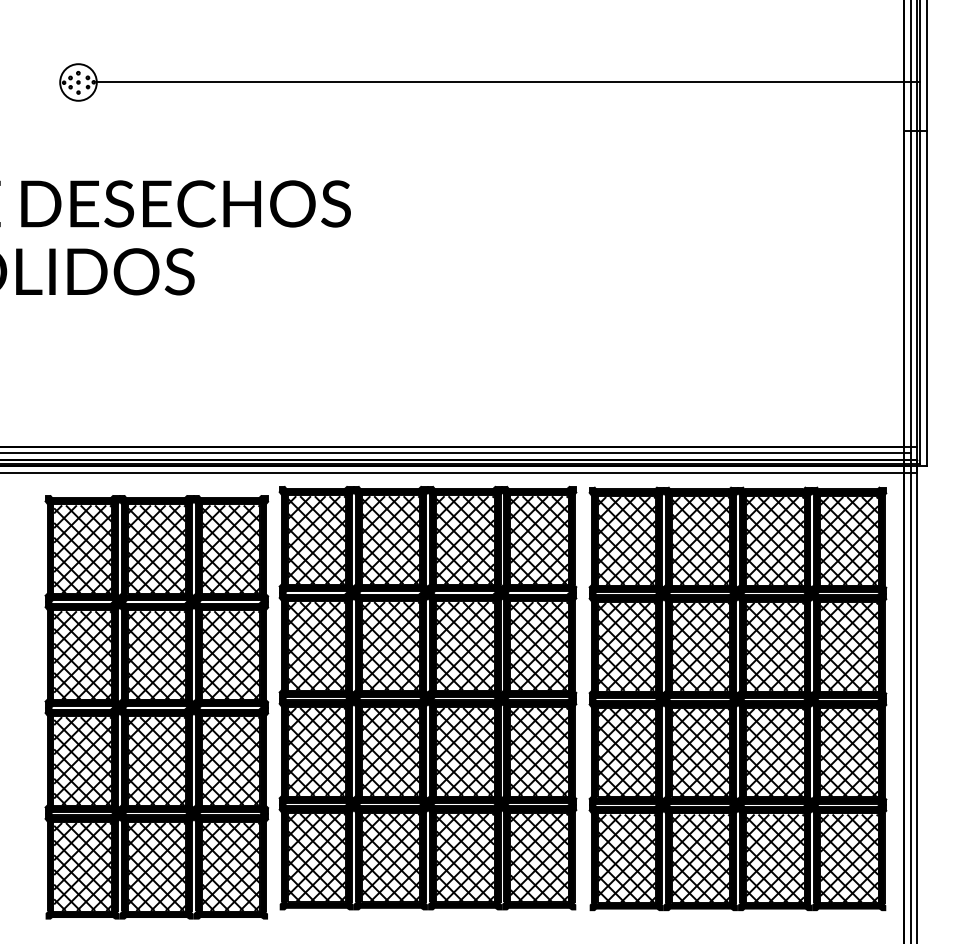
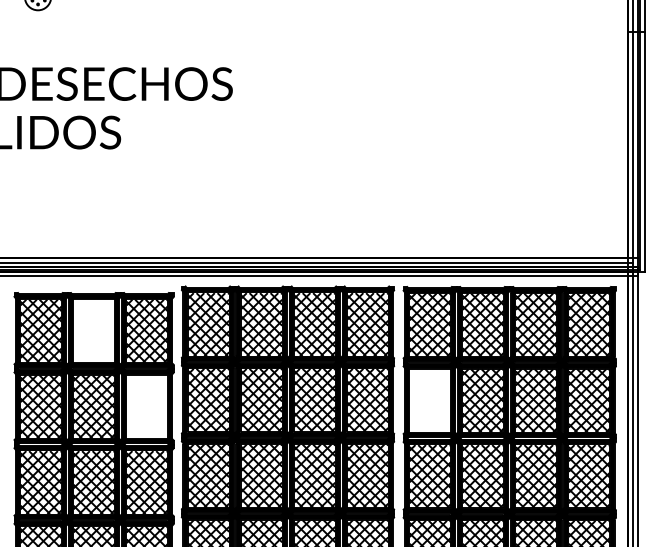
hatch: (156, 549) -> (93, 331), removed
hatch: (626, 646) -> (429, 400), removed
hatch: (230, 655) -> (146, 407), removed

